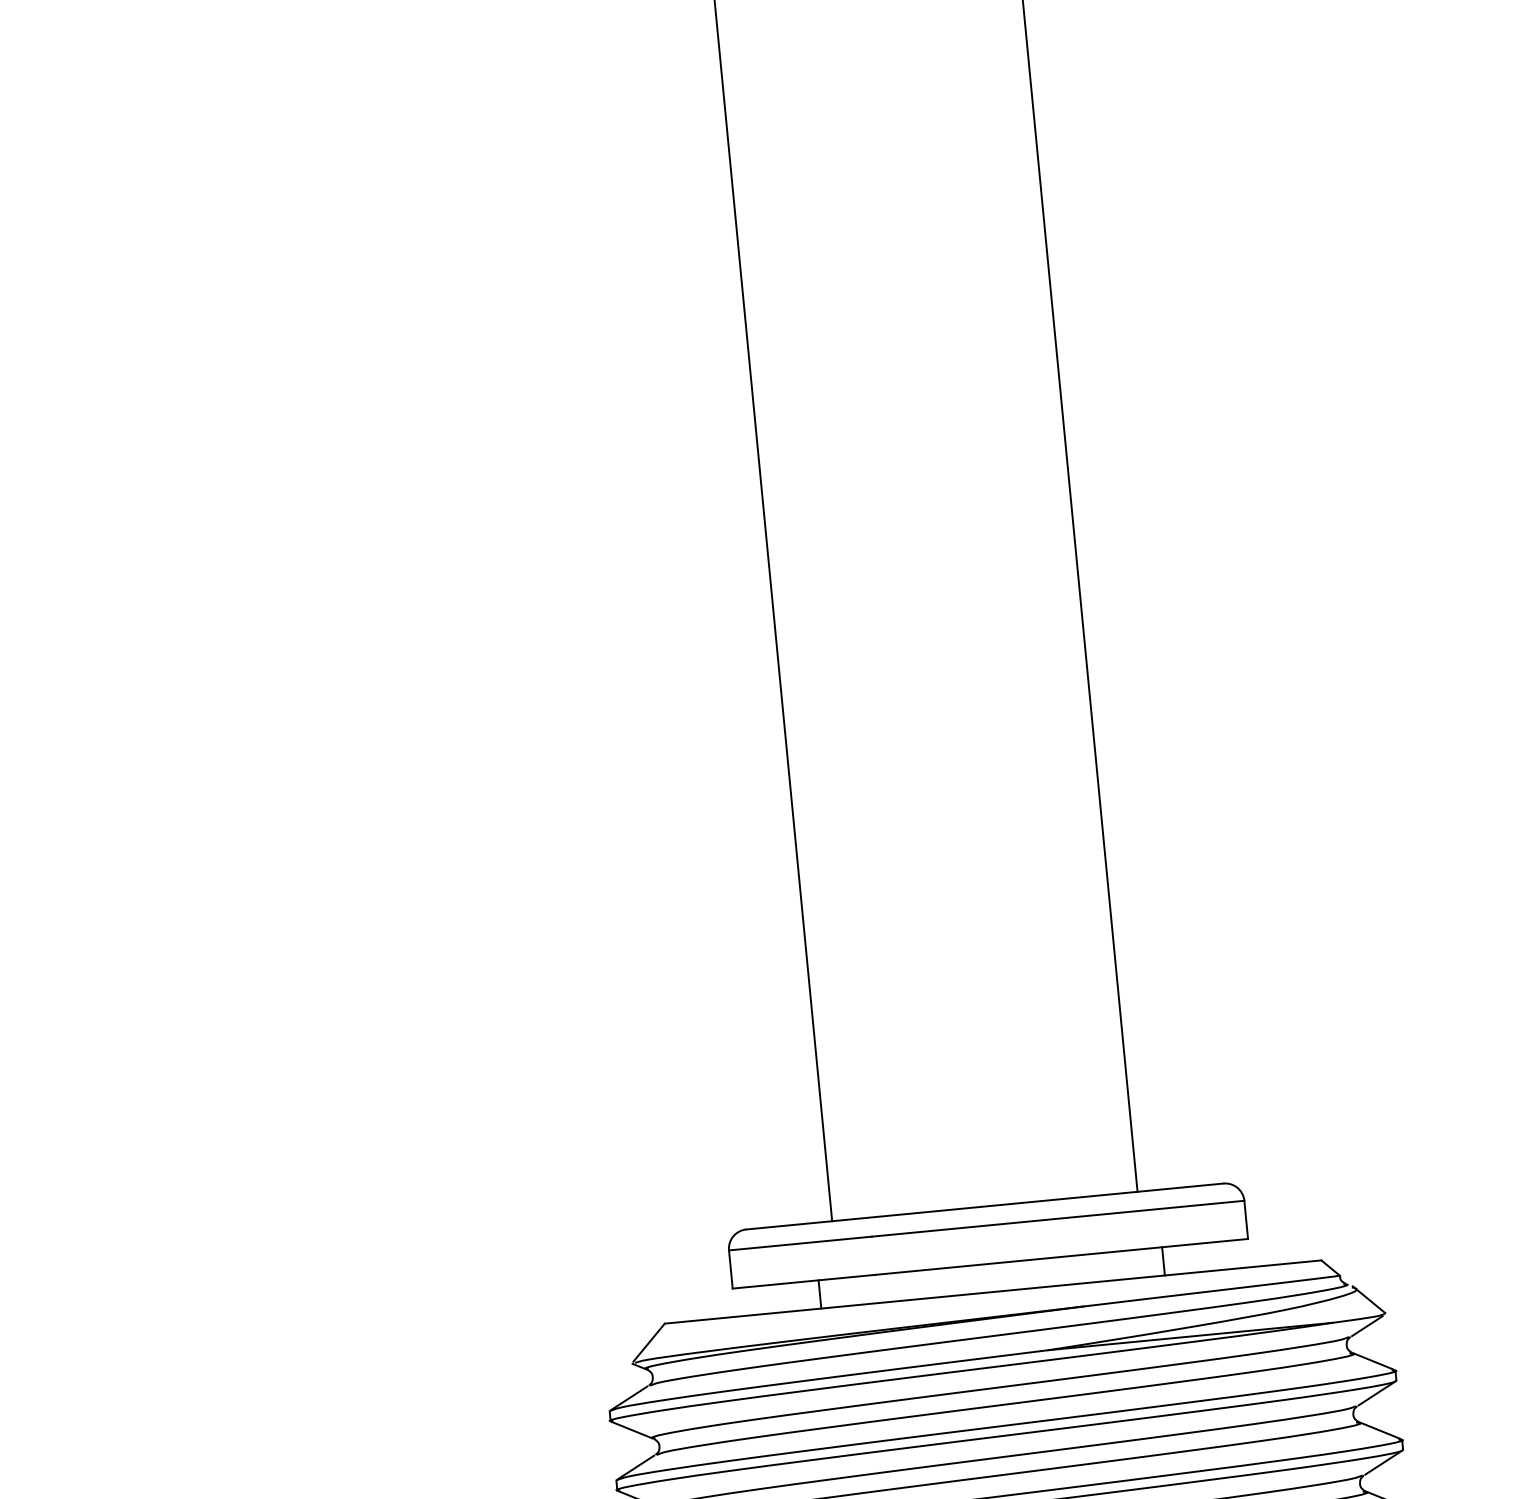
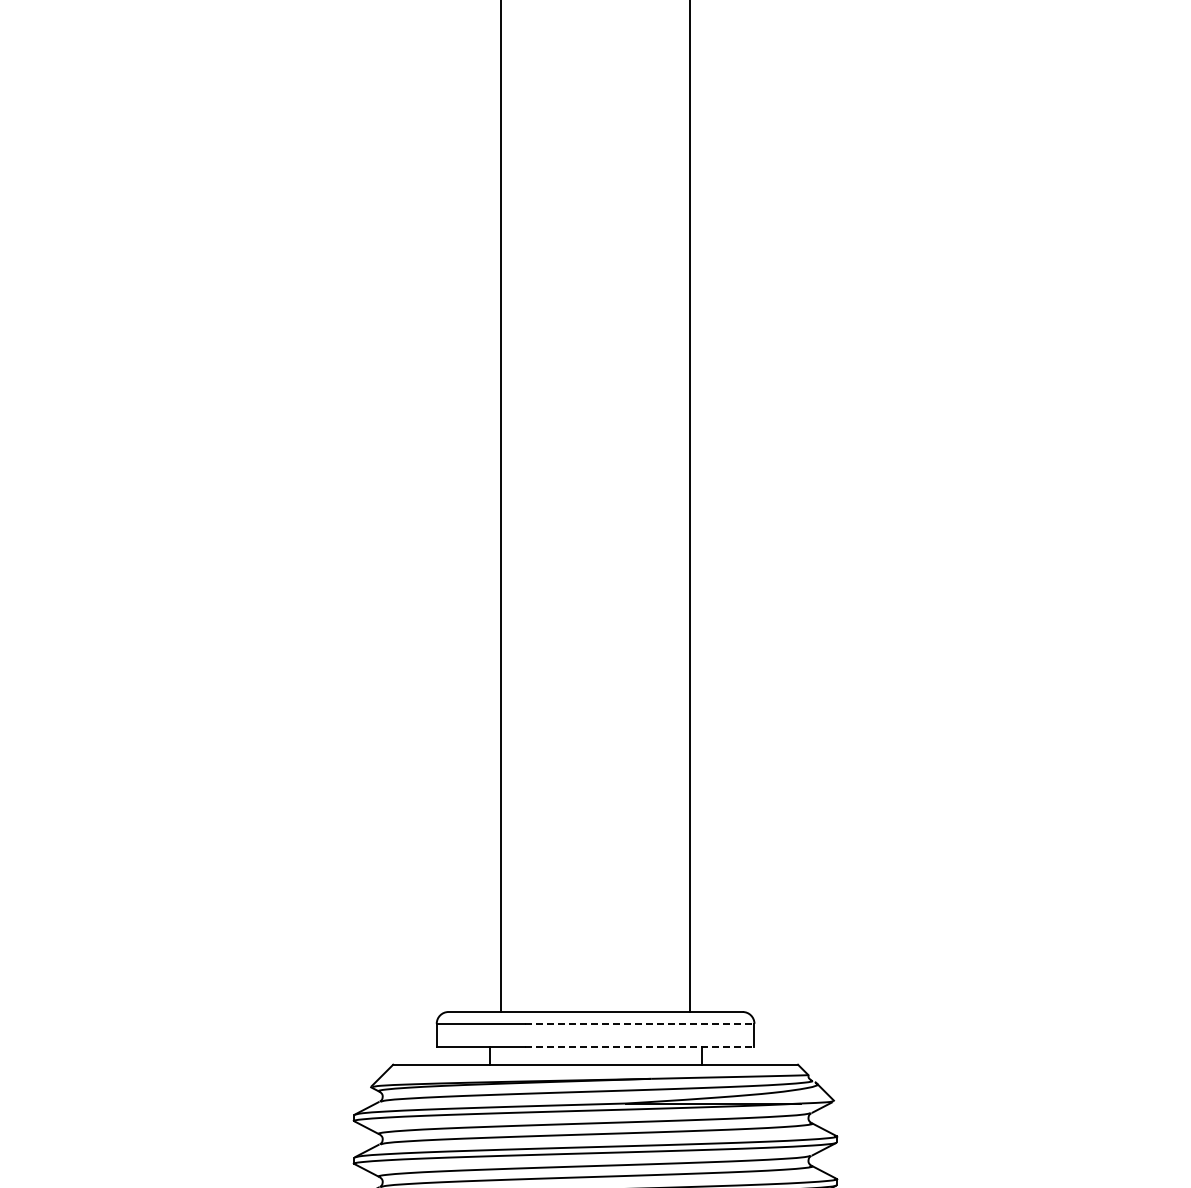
line: (1057, 1218) -> (639, 1023), solid -> dashed
line: (1061, 1257) -> (639, 1047), solid -> dashed

